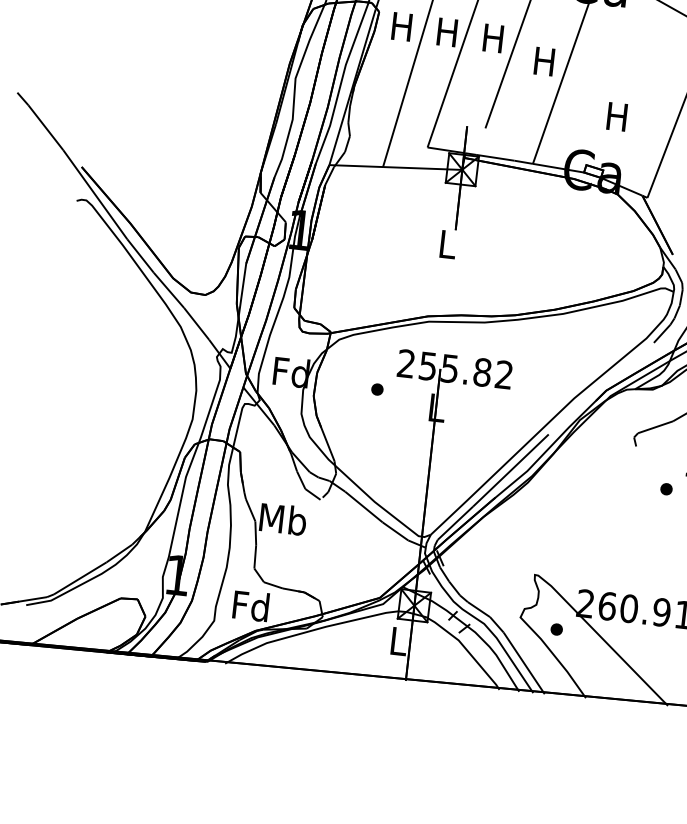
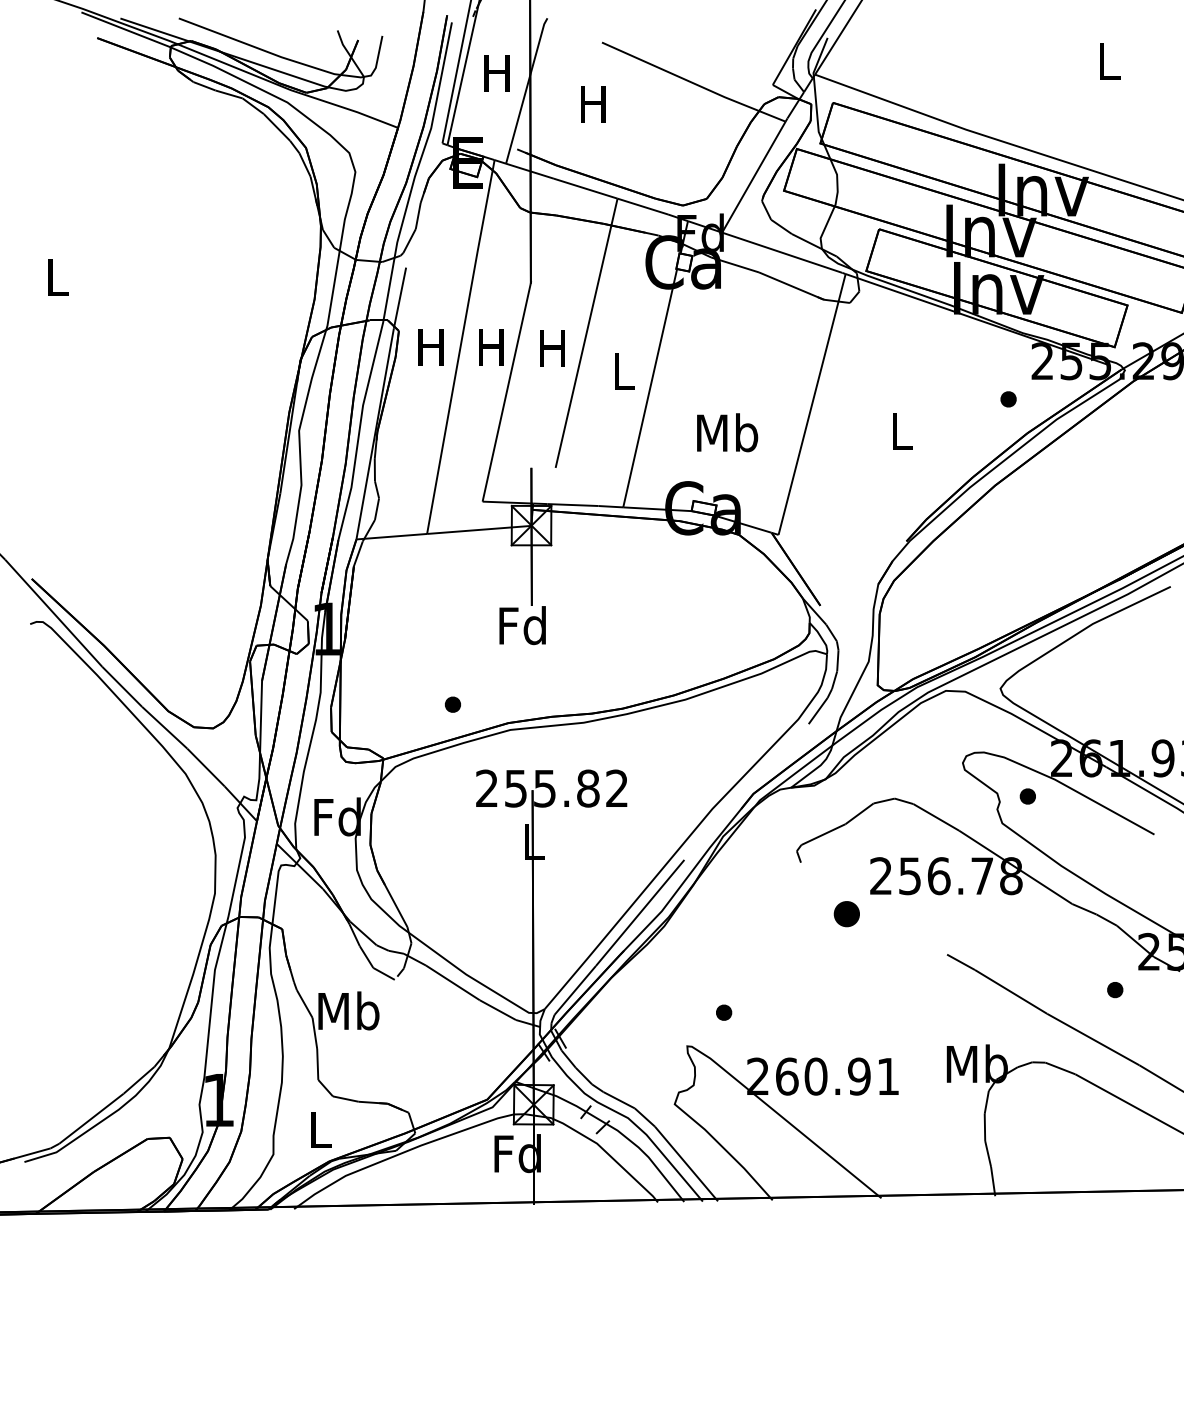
text: (544, 61) -> (622, 371), H -> L
text: (617, 116) -> (727, 432), H -> Mb
text: (446, 244) -> (522, 625), L -> Fd
part: (377, 389) -> (452, 704), moved
part: (666, 489) -> (847, 914), size x1.6
text: (251, 605) -> (319, 1129), Fd -> L
part: (557, 629) -> (724, 1012), moved
text: (397, 641) -> (517, 1153), L -> Fd

